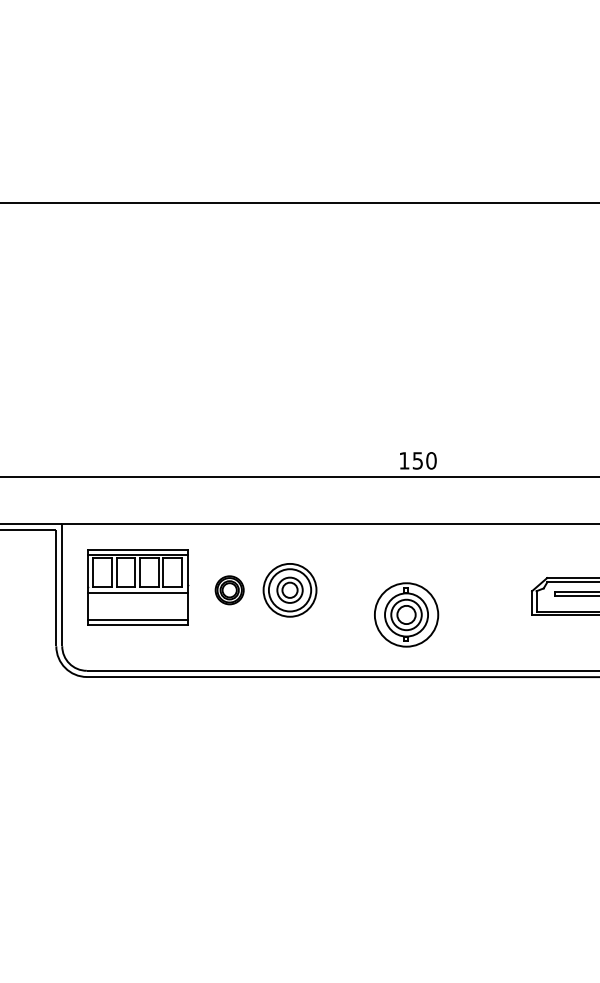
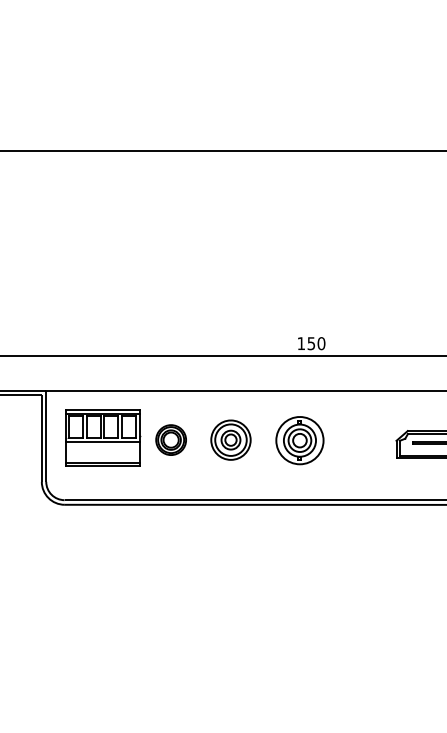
part: (229, 590) -> (170, 440), size x1.43
part: (289, 590) -> (230, 440), moved
part: (406, 614) -> (299, 440), moved

